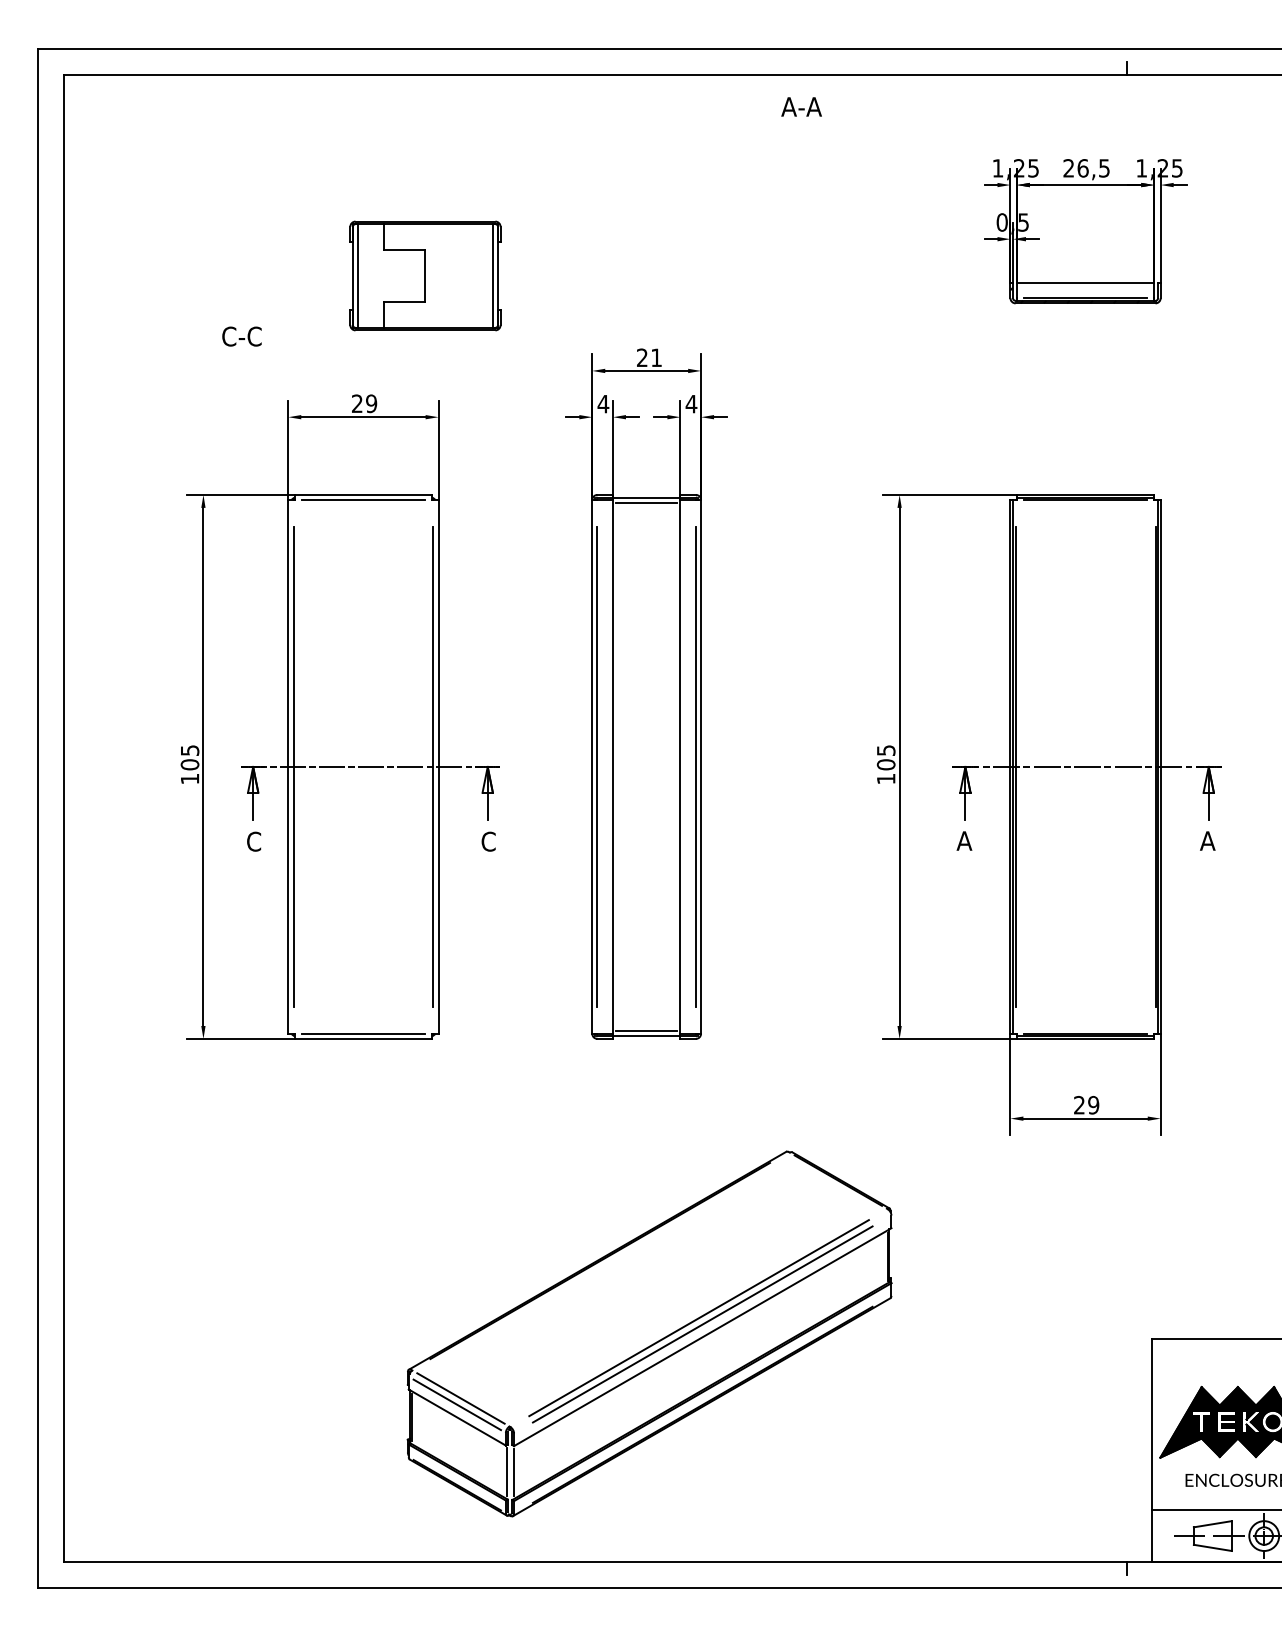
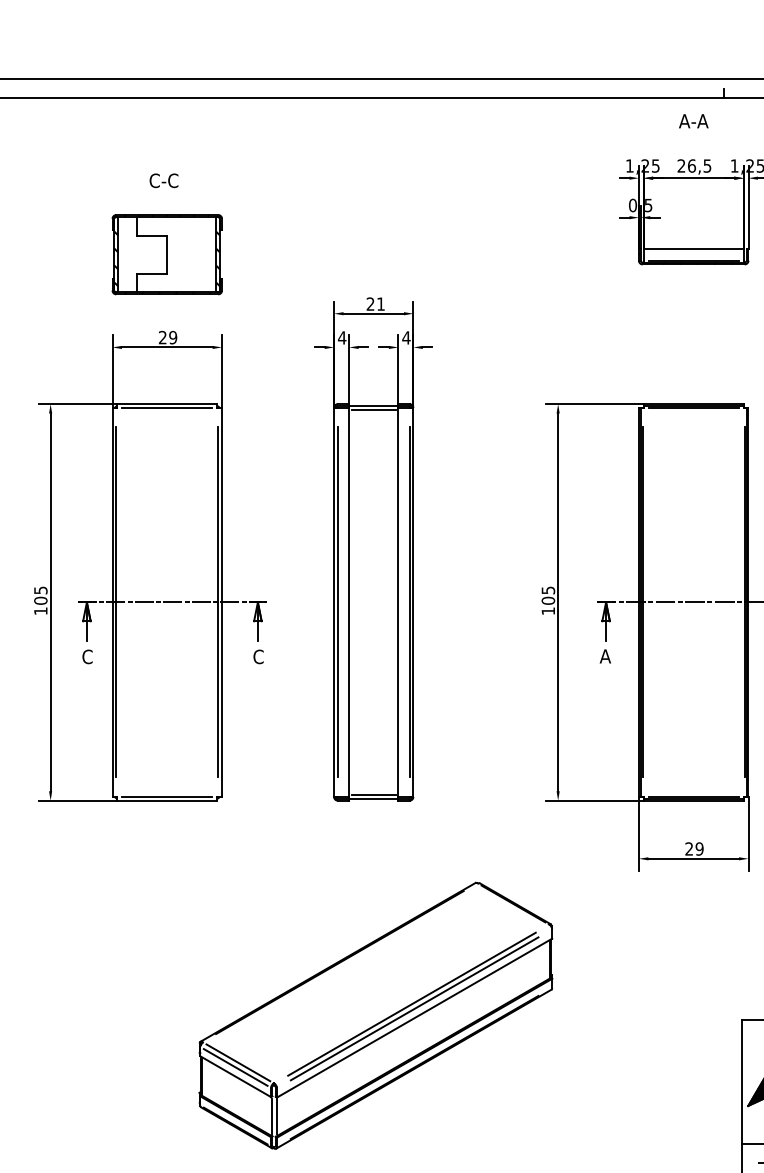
text: (801, 106) -> (693, 120), moved
part: (425, 275) -> (167, 254), moved
text: (241, 336) -> (163, 180), moved

